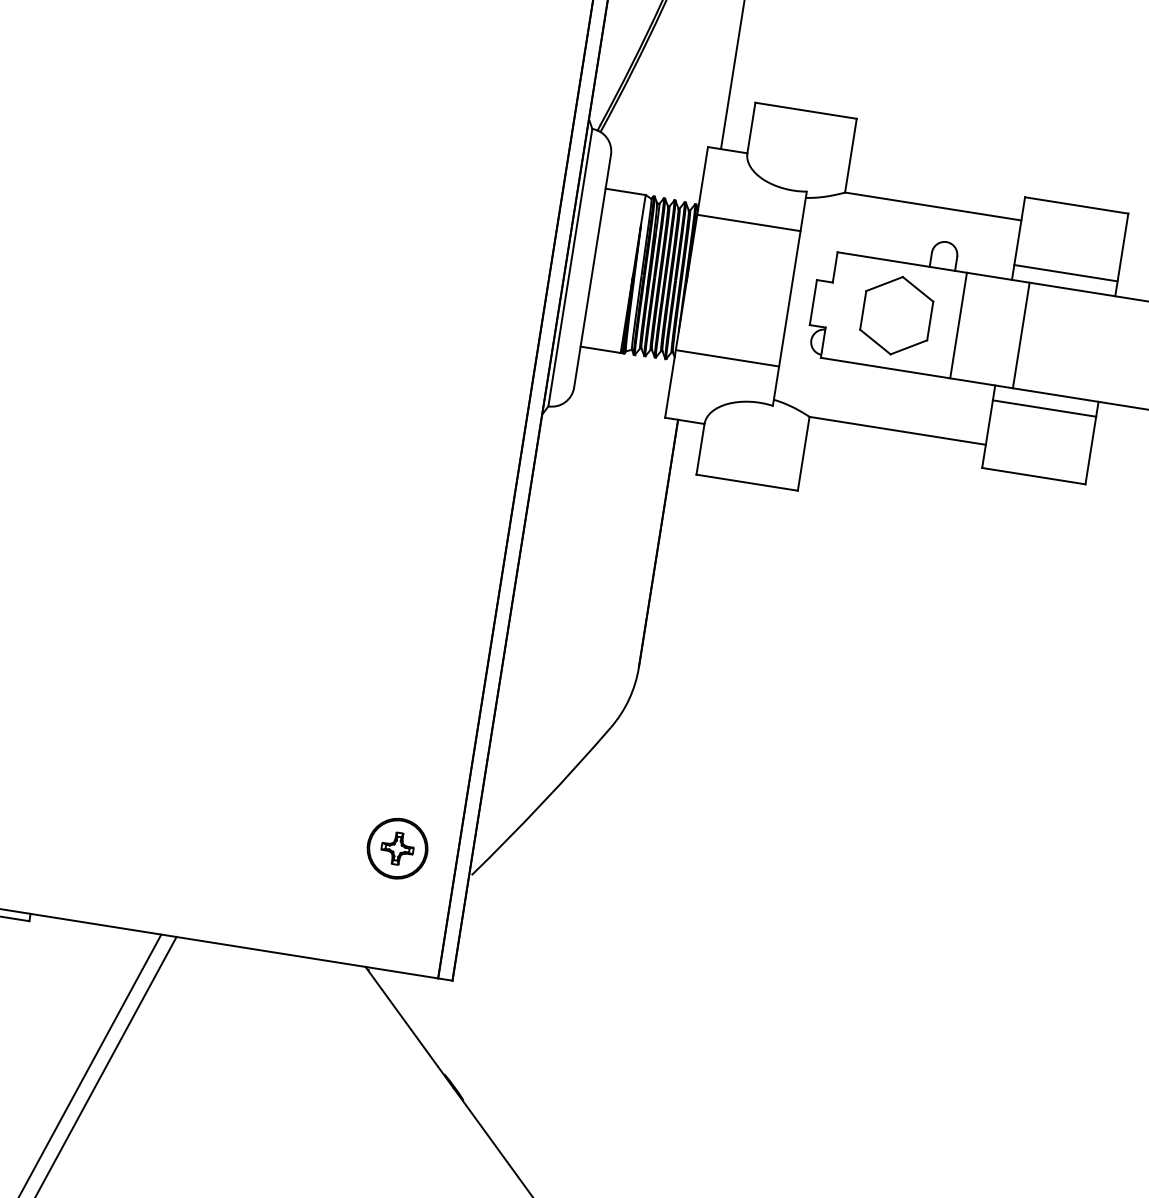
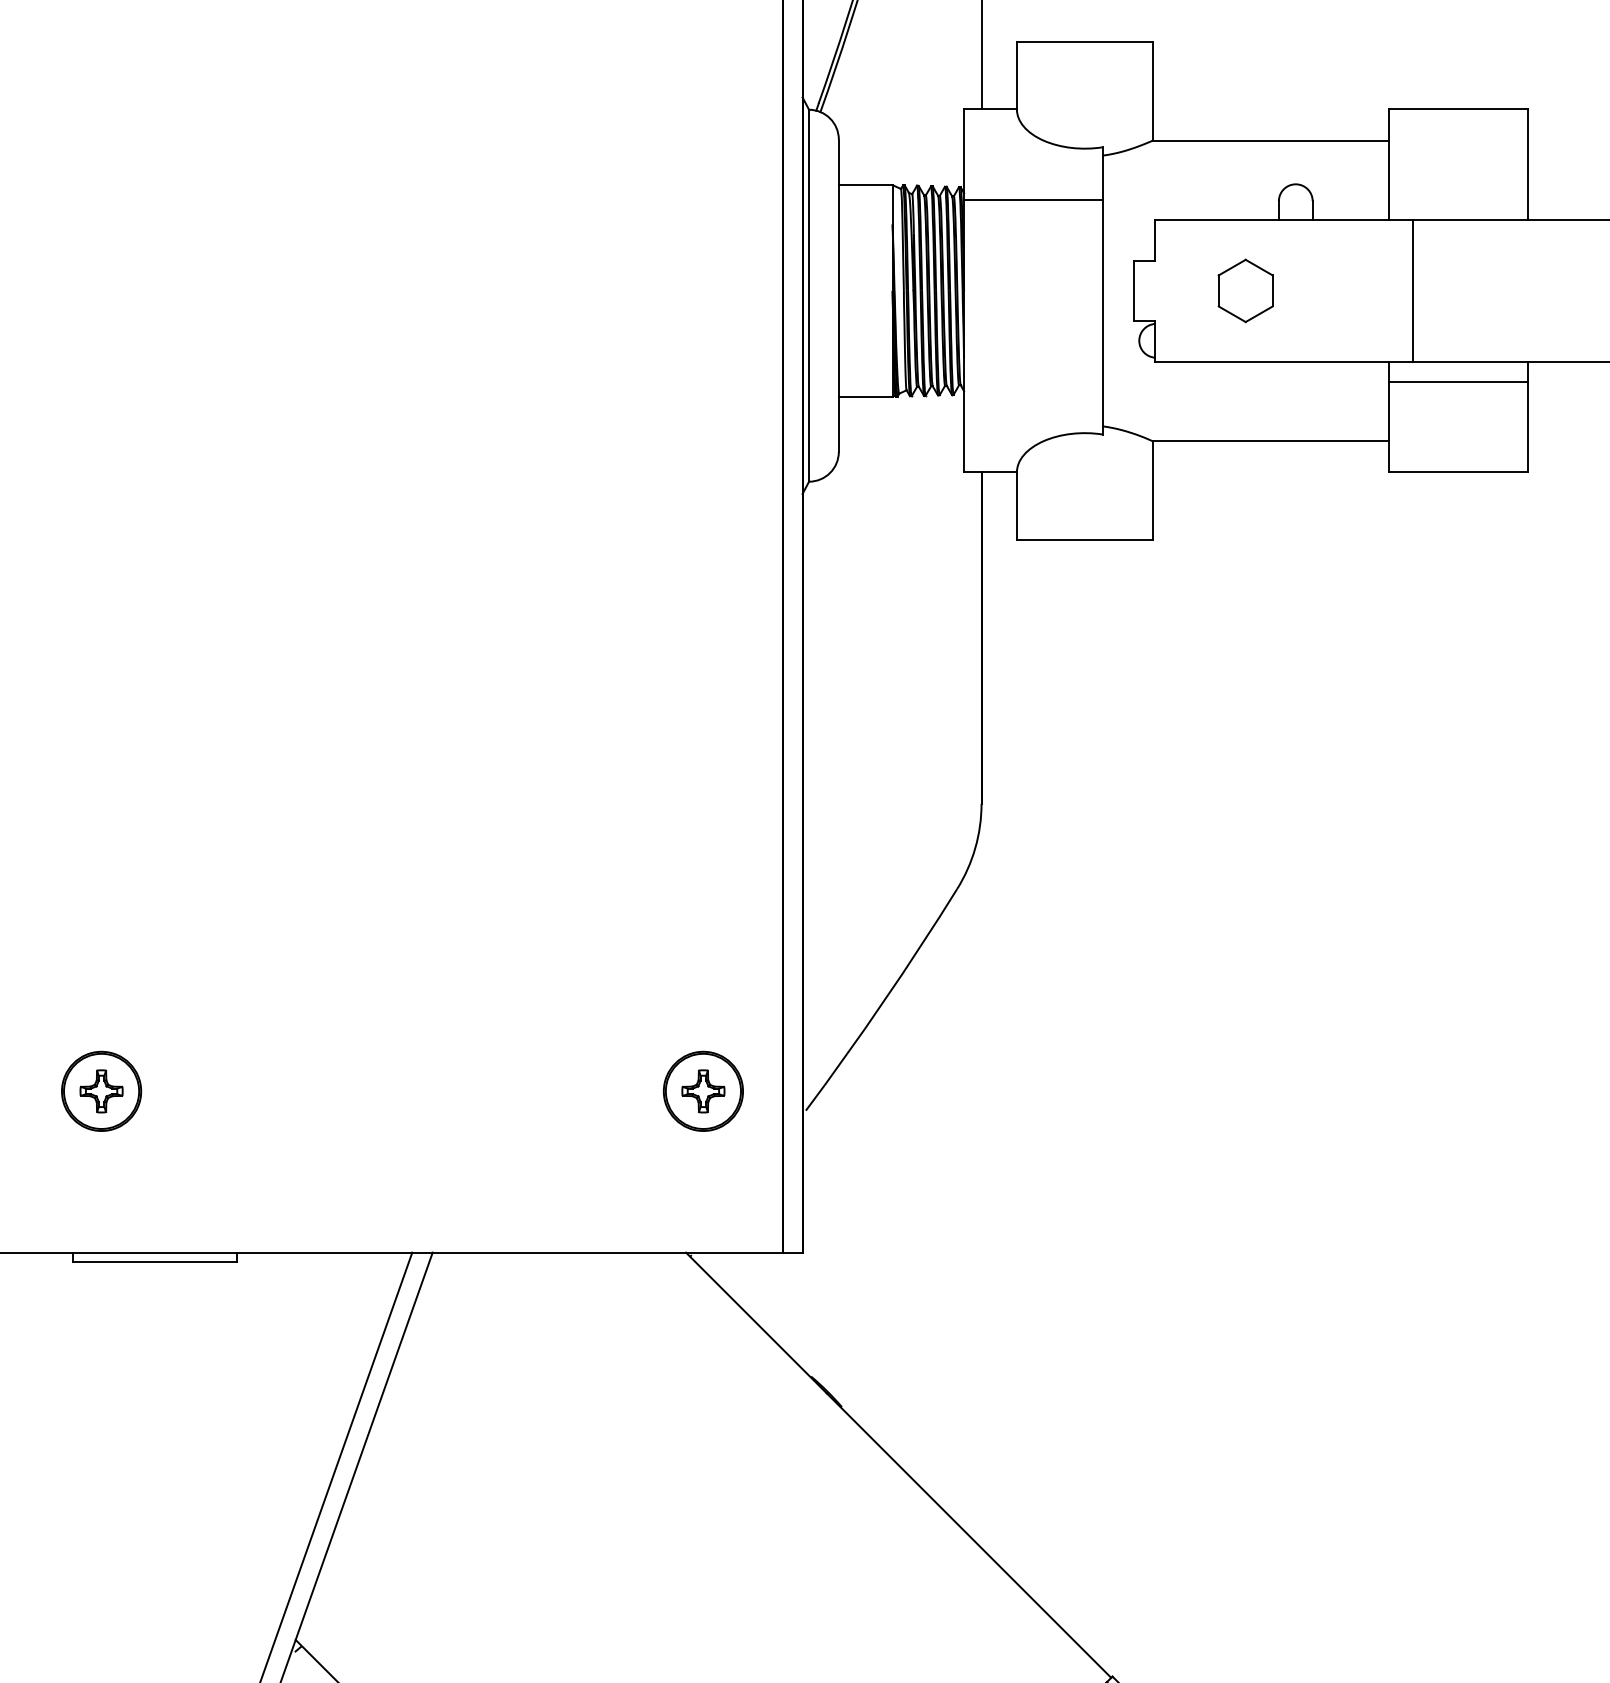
line: (1066, 273) -> (1458, 200), removed
part: (896, 315) -> (1245, 290), size x0.6
line: (958, 325) -> (1328, 290), removed
line: (727, 358) -> (1033, 381), removed

